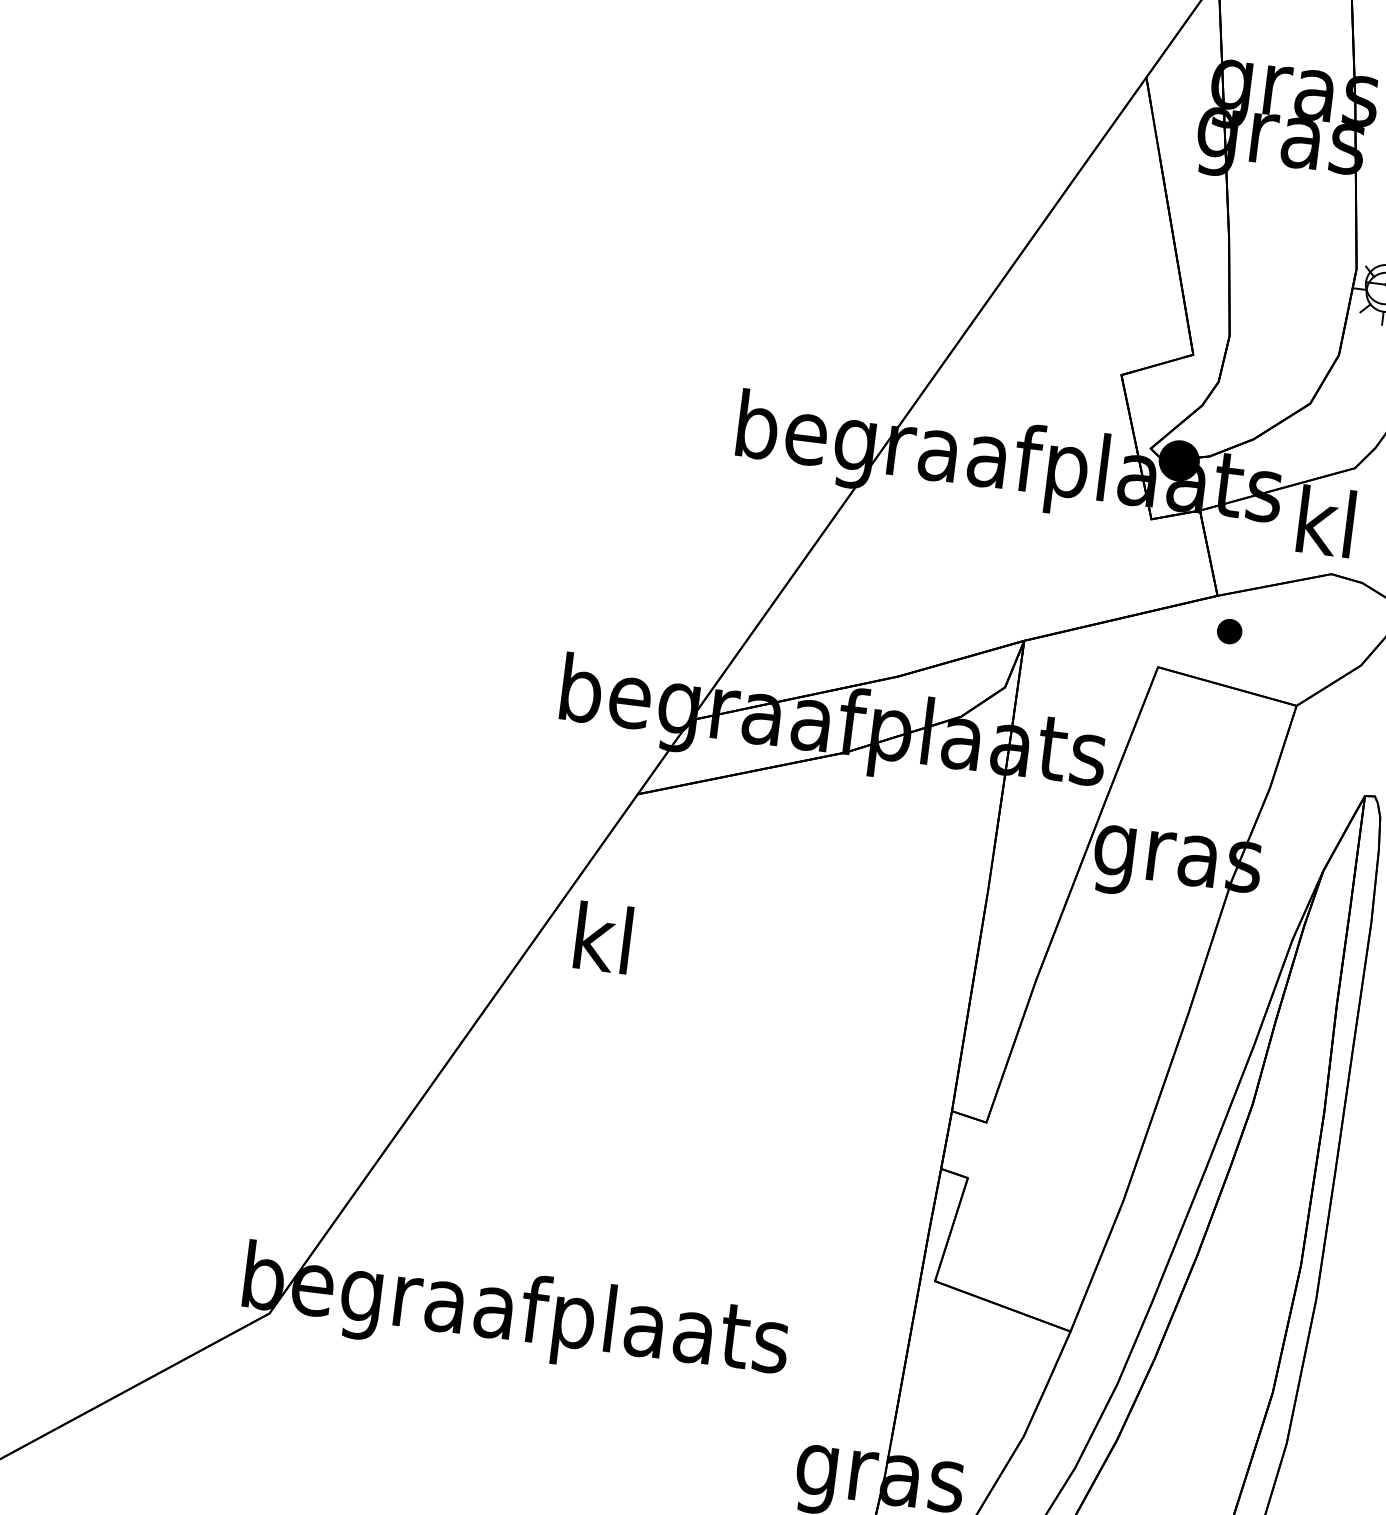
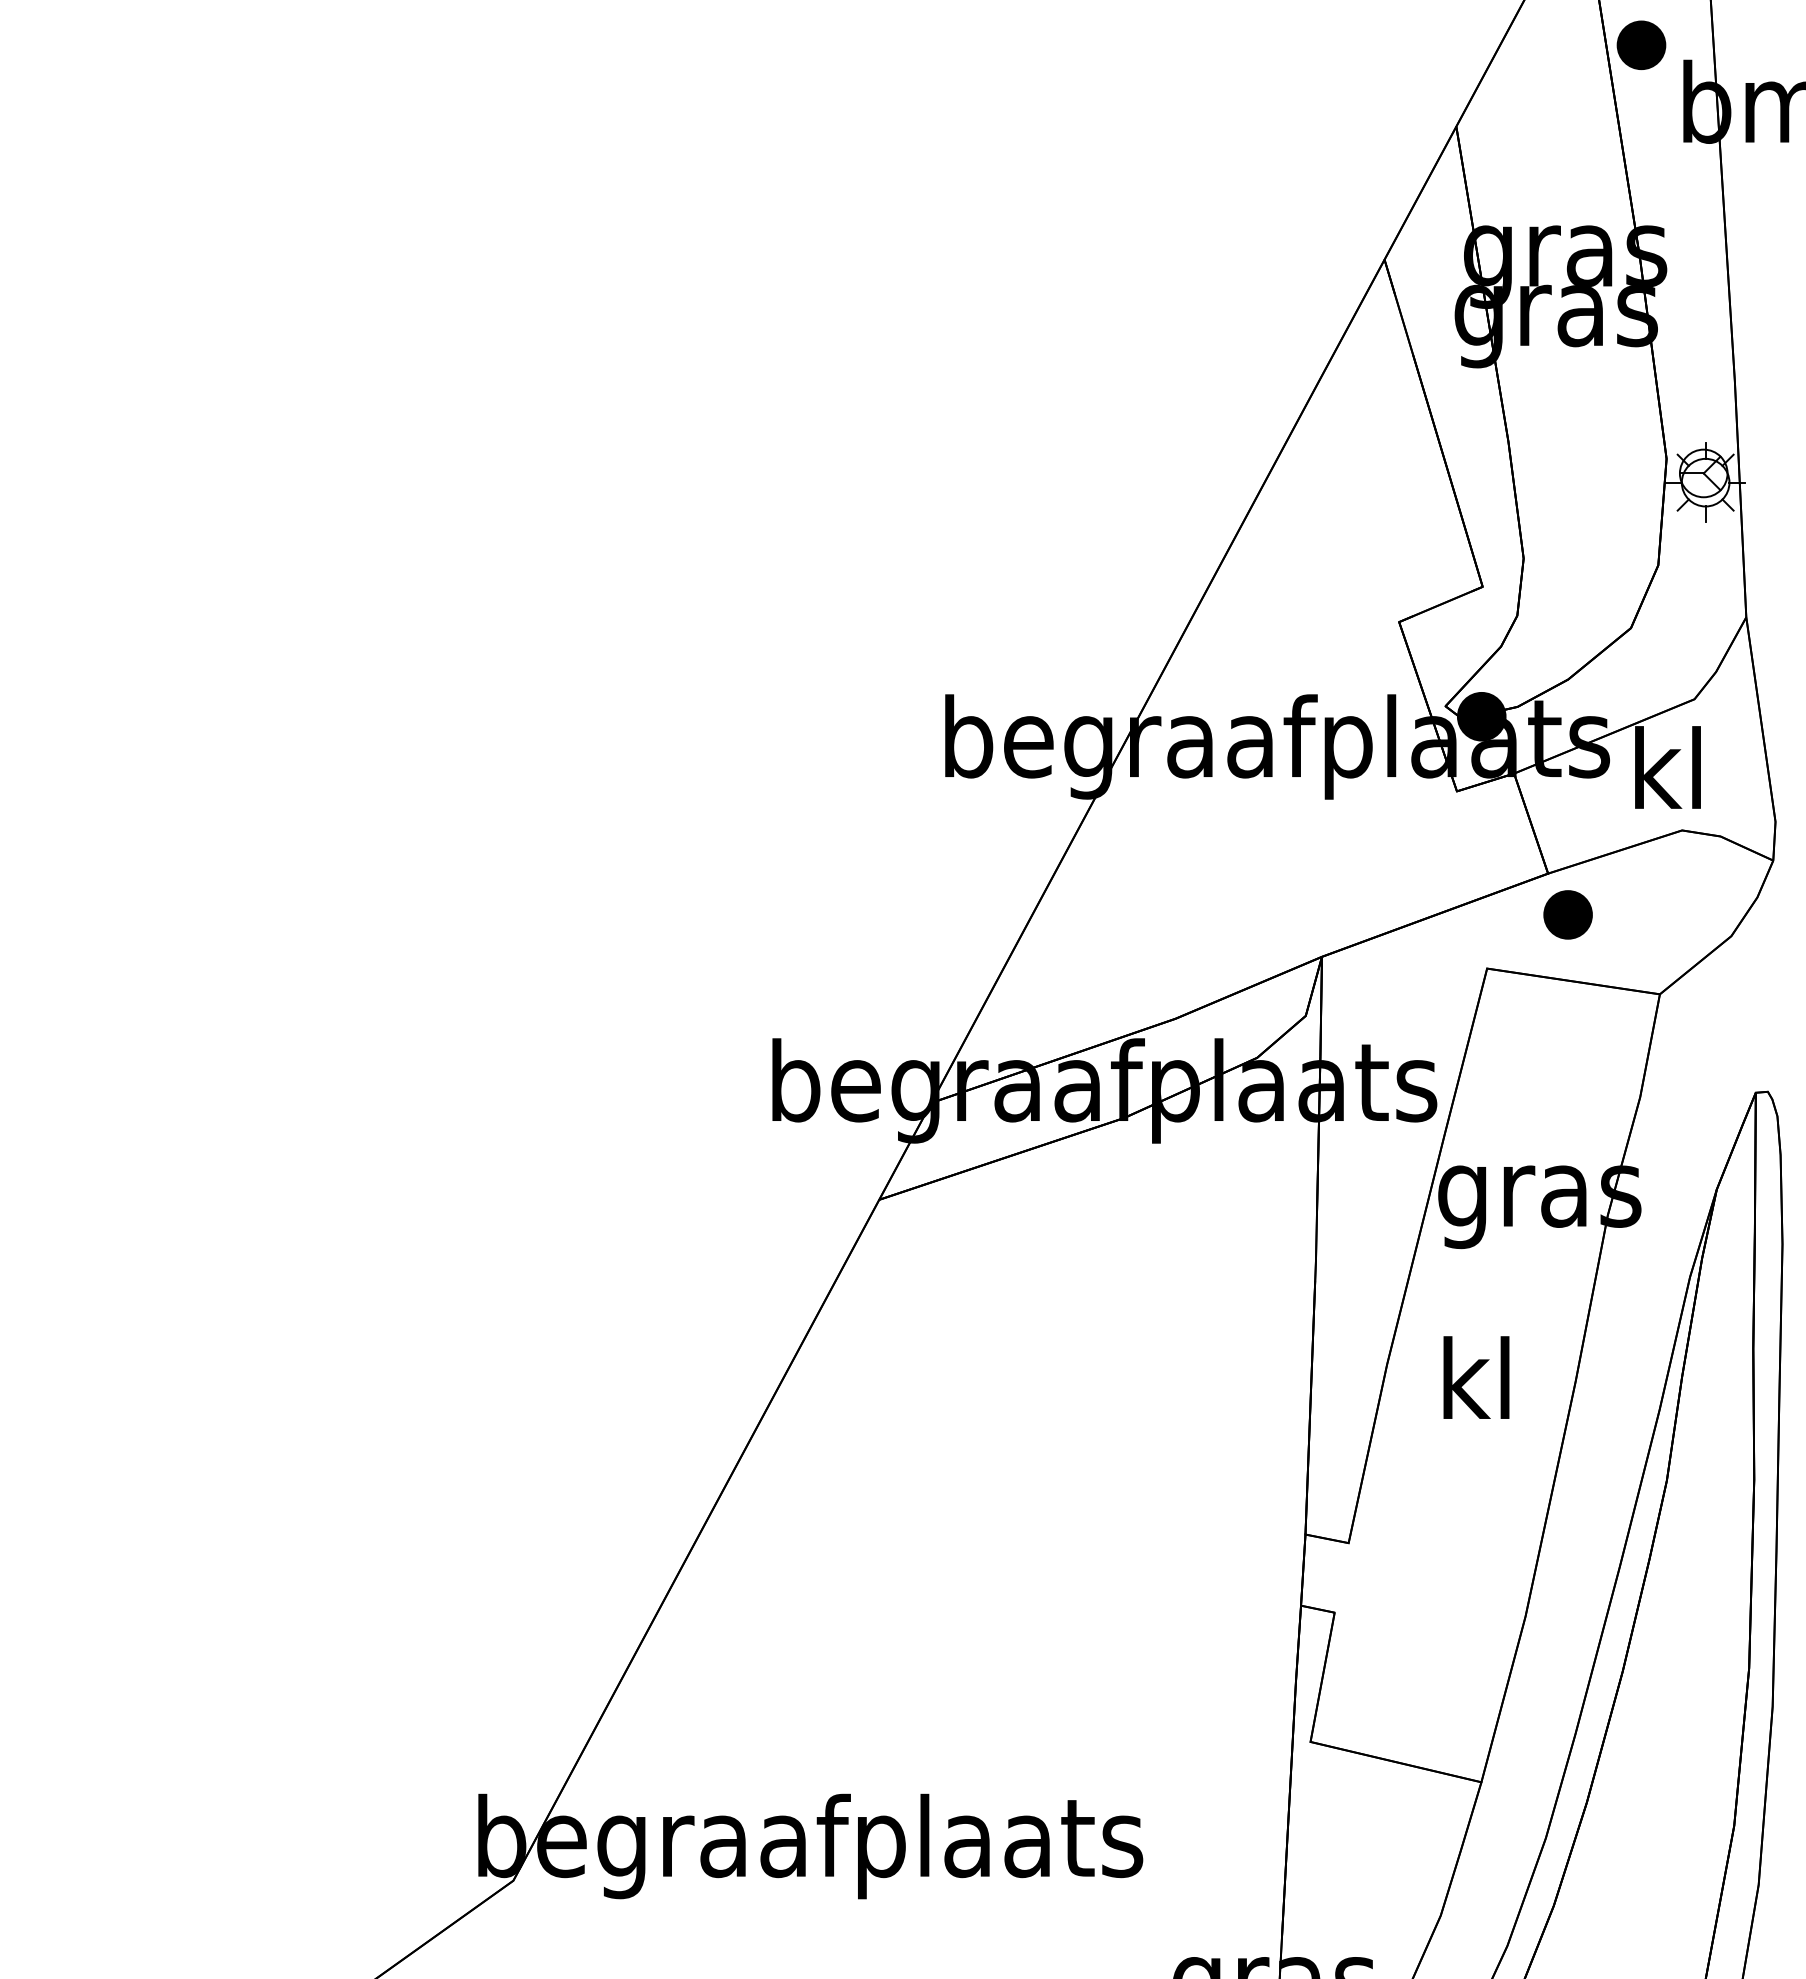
part: (1229, 631) -> (1567, 914), size x1.67
text: (603, 937) -> (1476, 1377), moved

